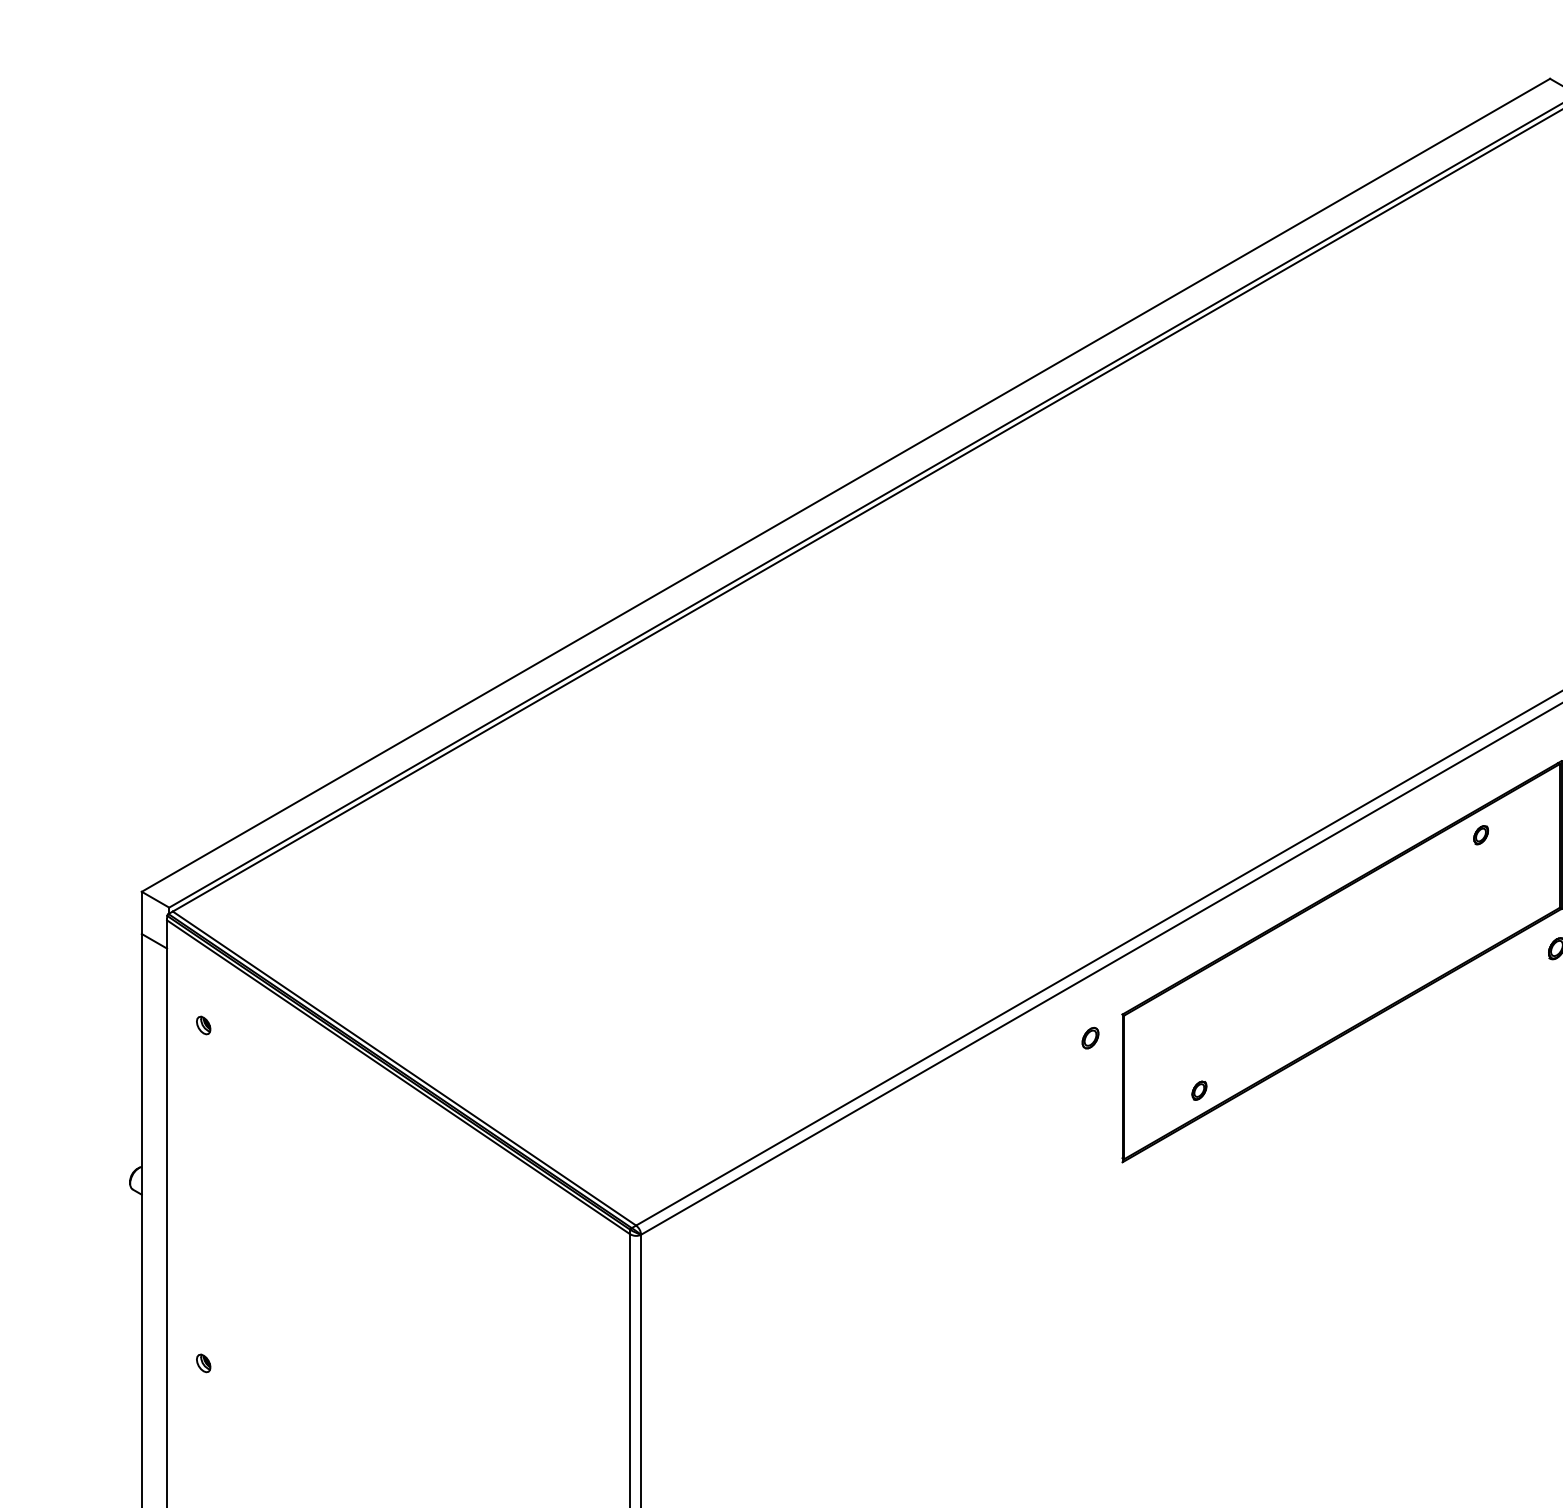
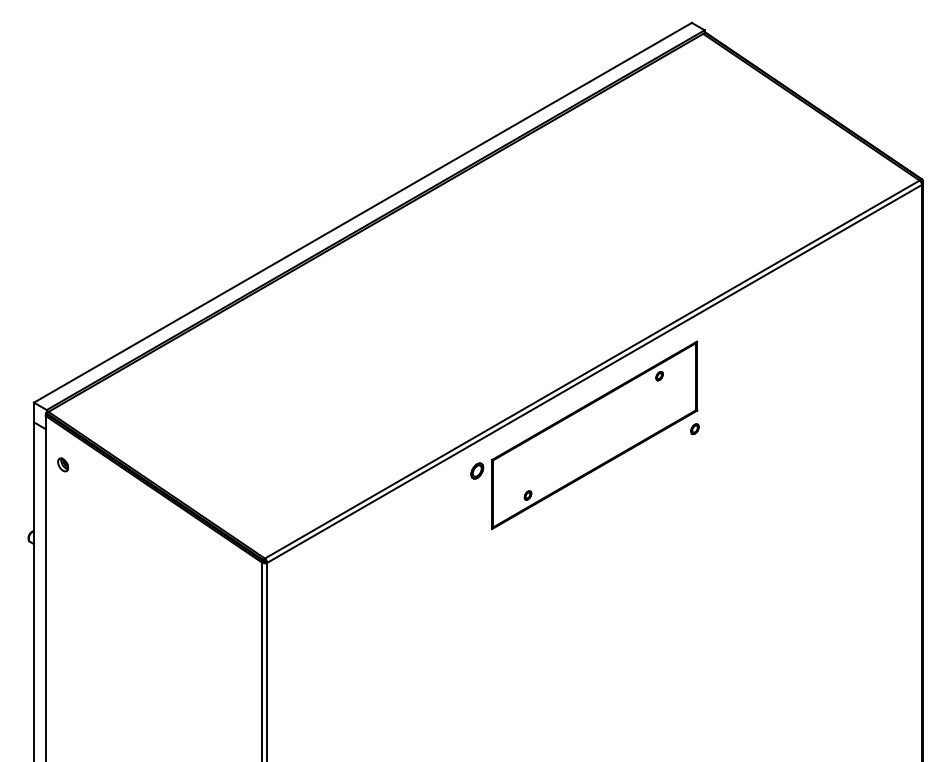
part: (202, 1026) -> (62, 465), size x1.6
part: (1089, 1037) -> (476, 470), size x1.6
part: (202, 1362) -> (62, 622), removed

